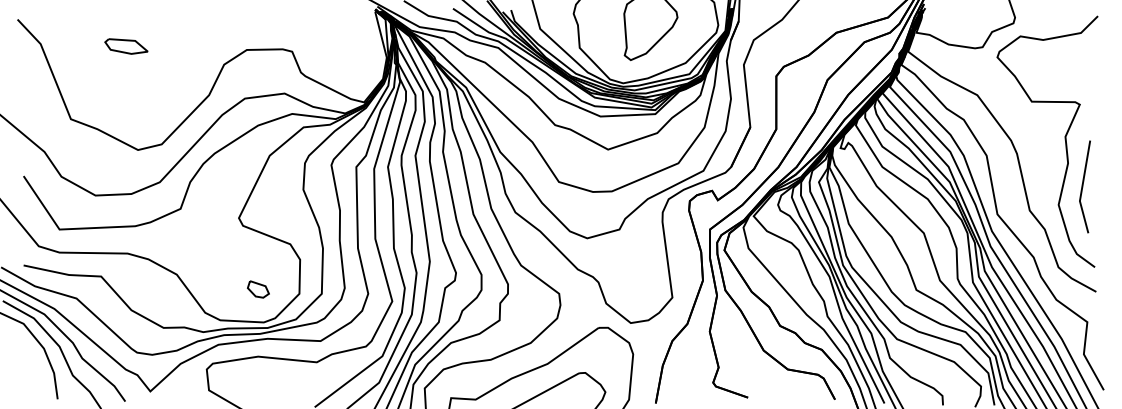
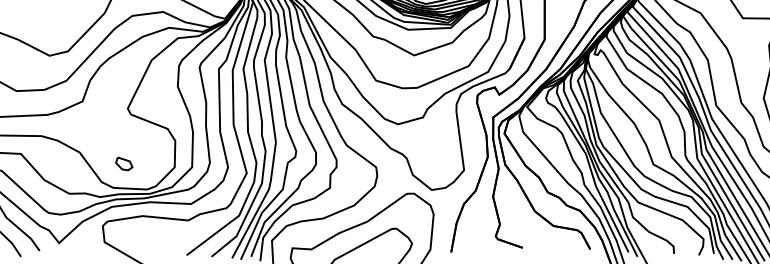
part: (258, 289) -> (124, 163), moved

